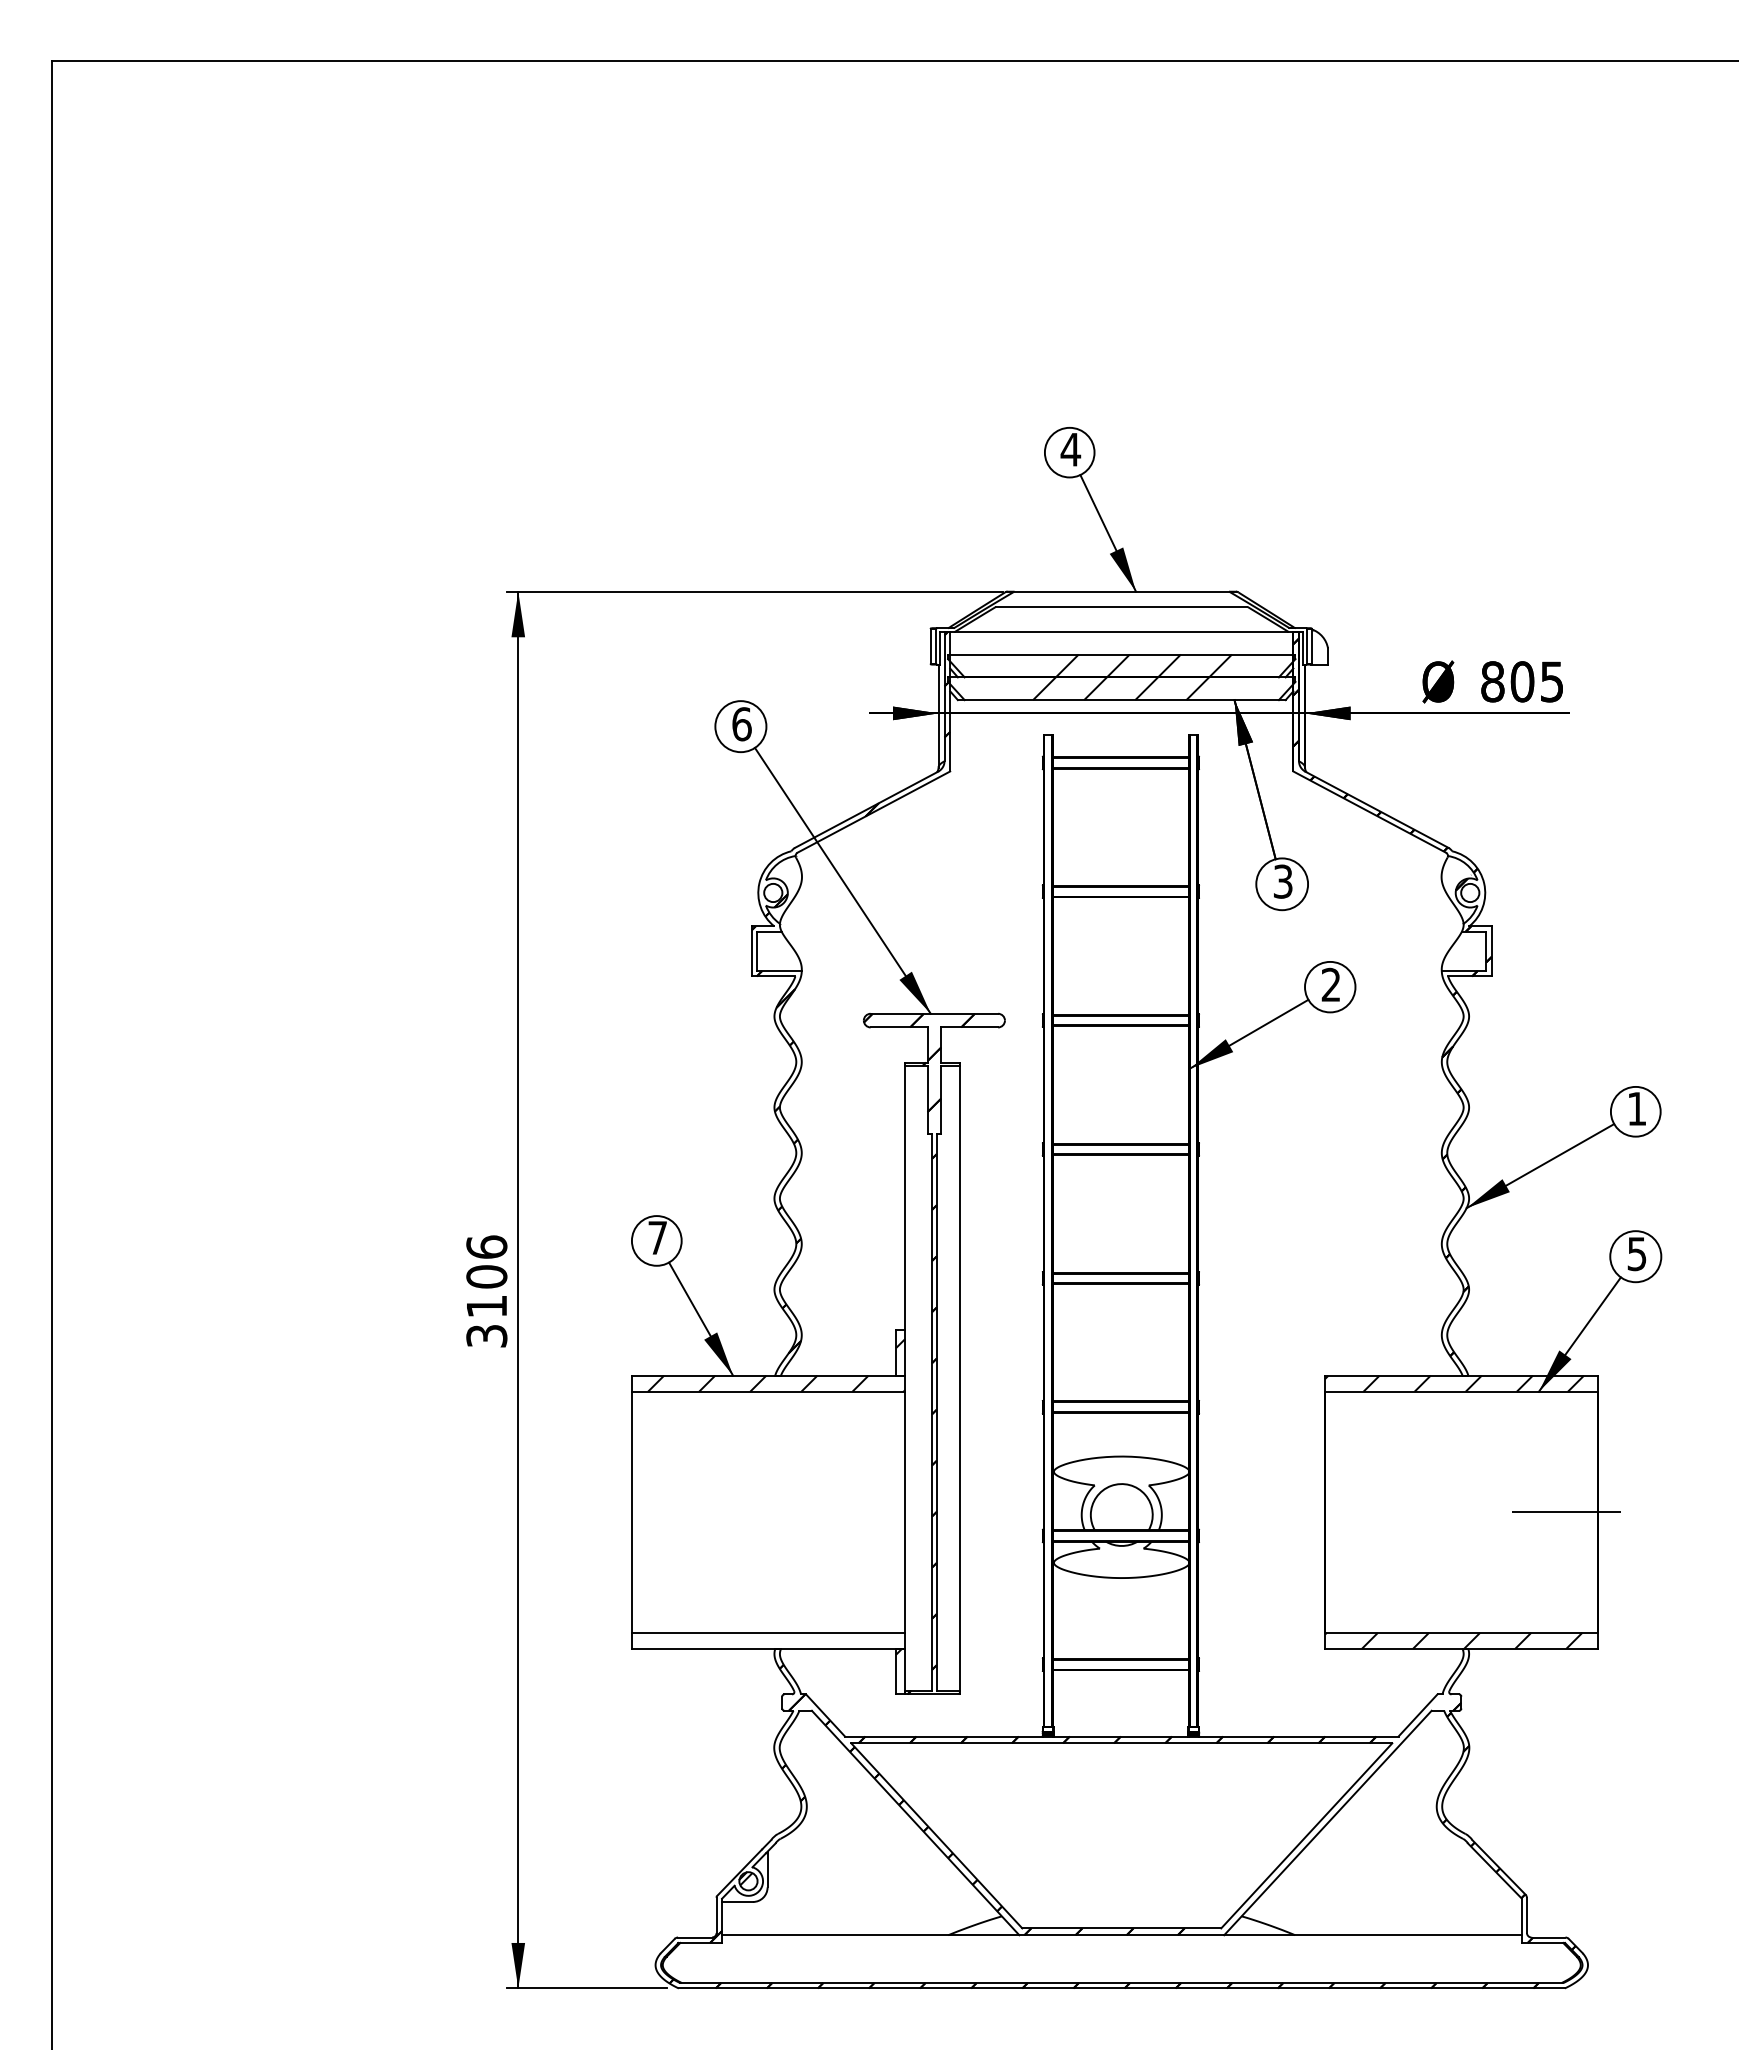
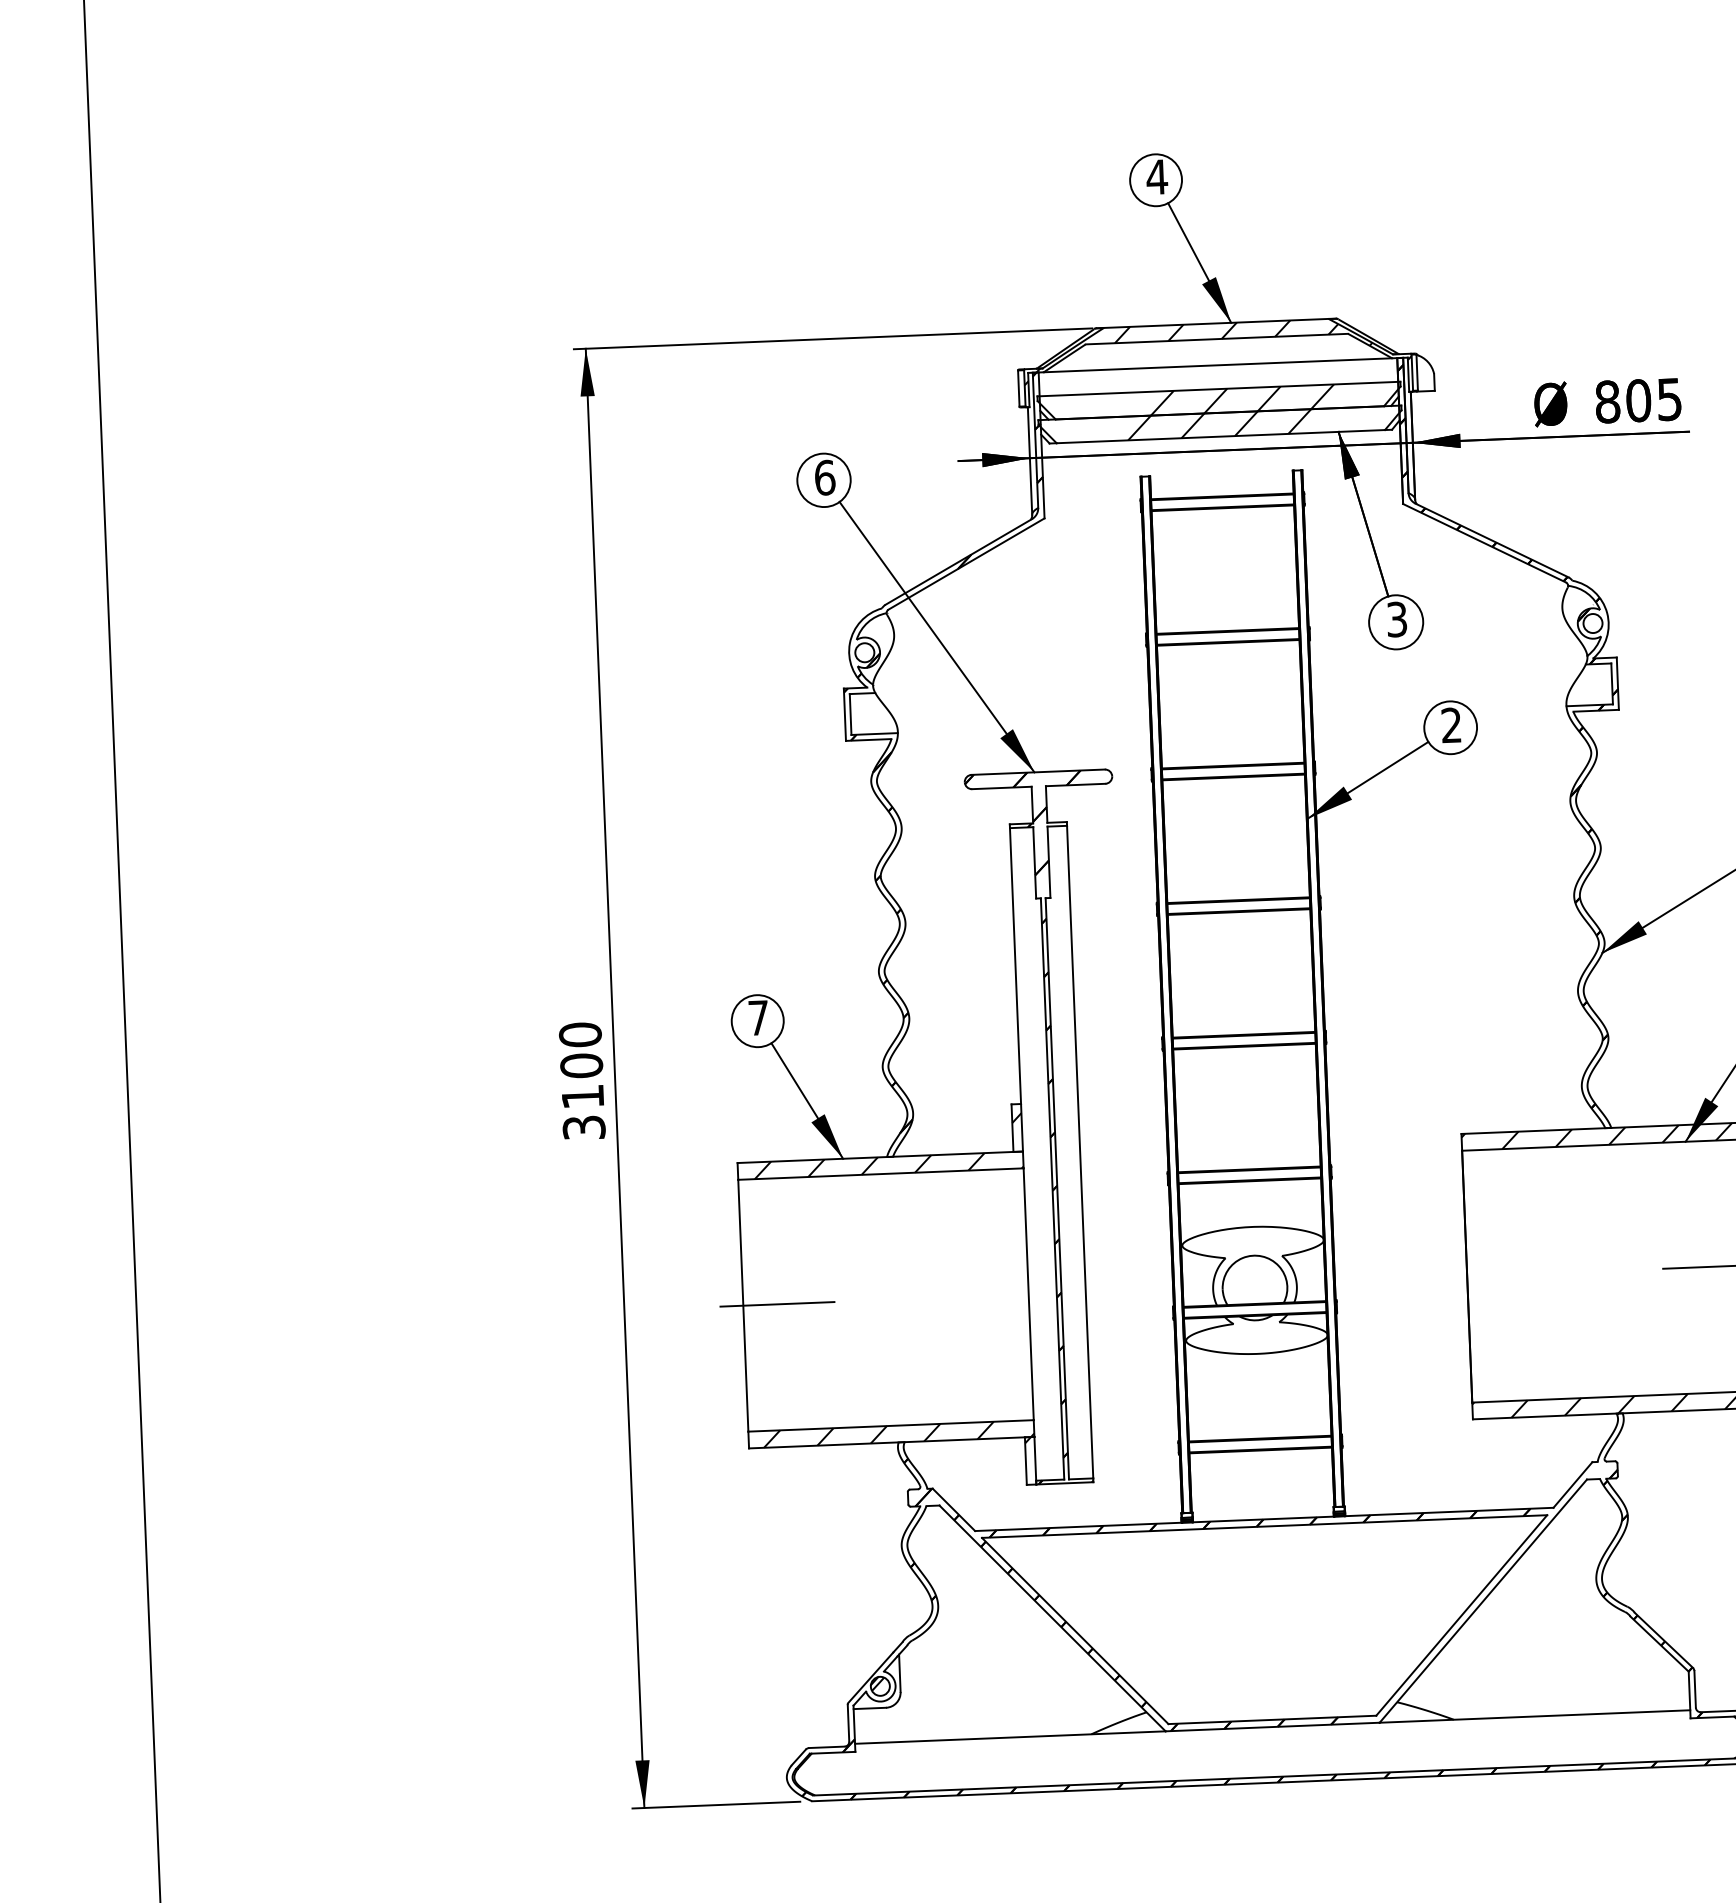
hatch: (1121, 617) -> (1217, 350), added
text: (486, 1246) -> (580, 1034), 3106 -> 3100
line: (664, 1512) -> (777, 1304), added
hatch: (775, 1640) -> (898, 1433), added

